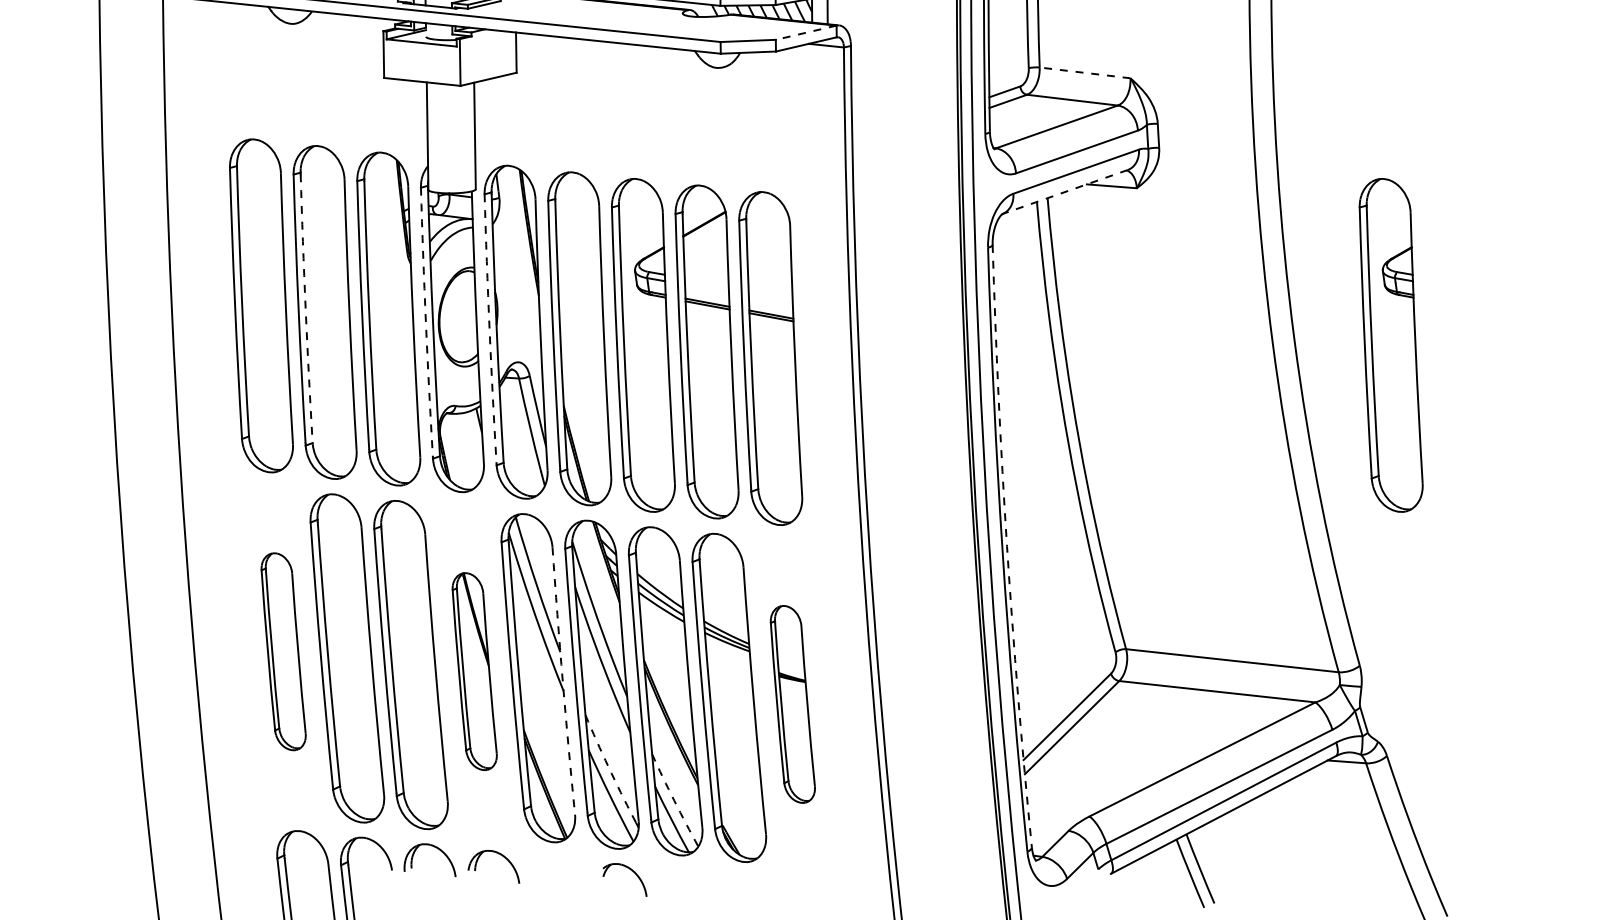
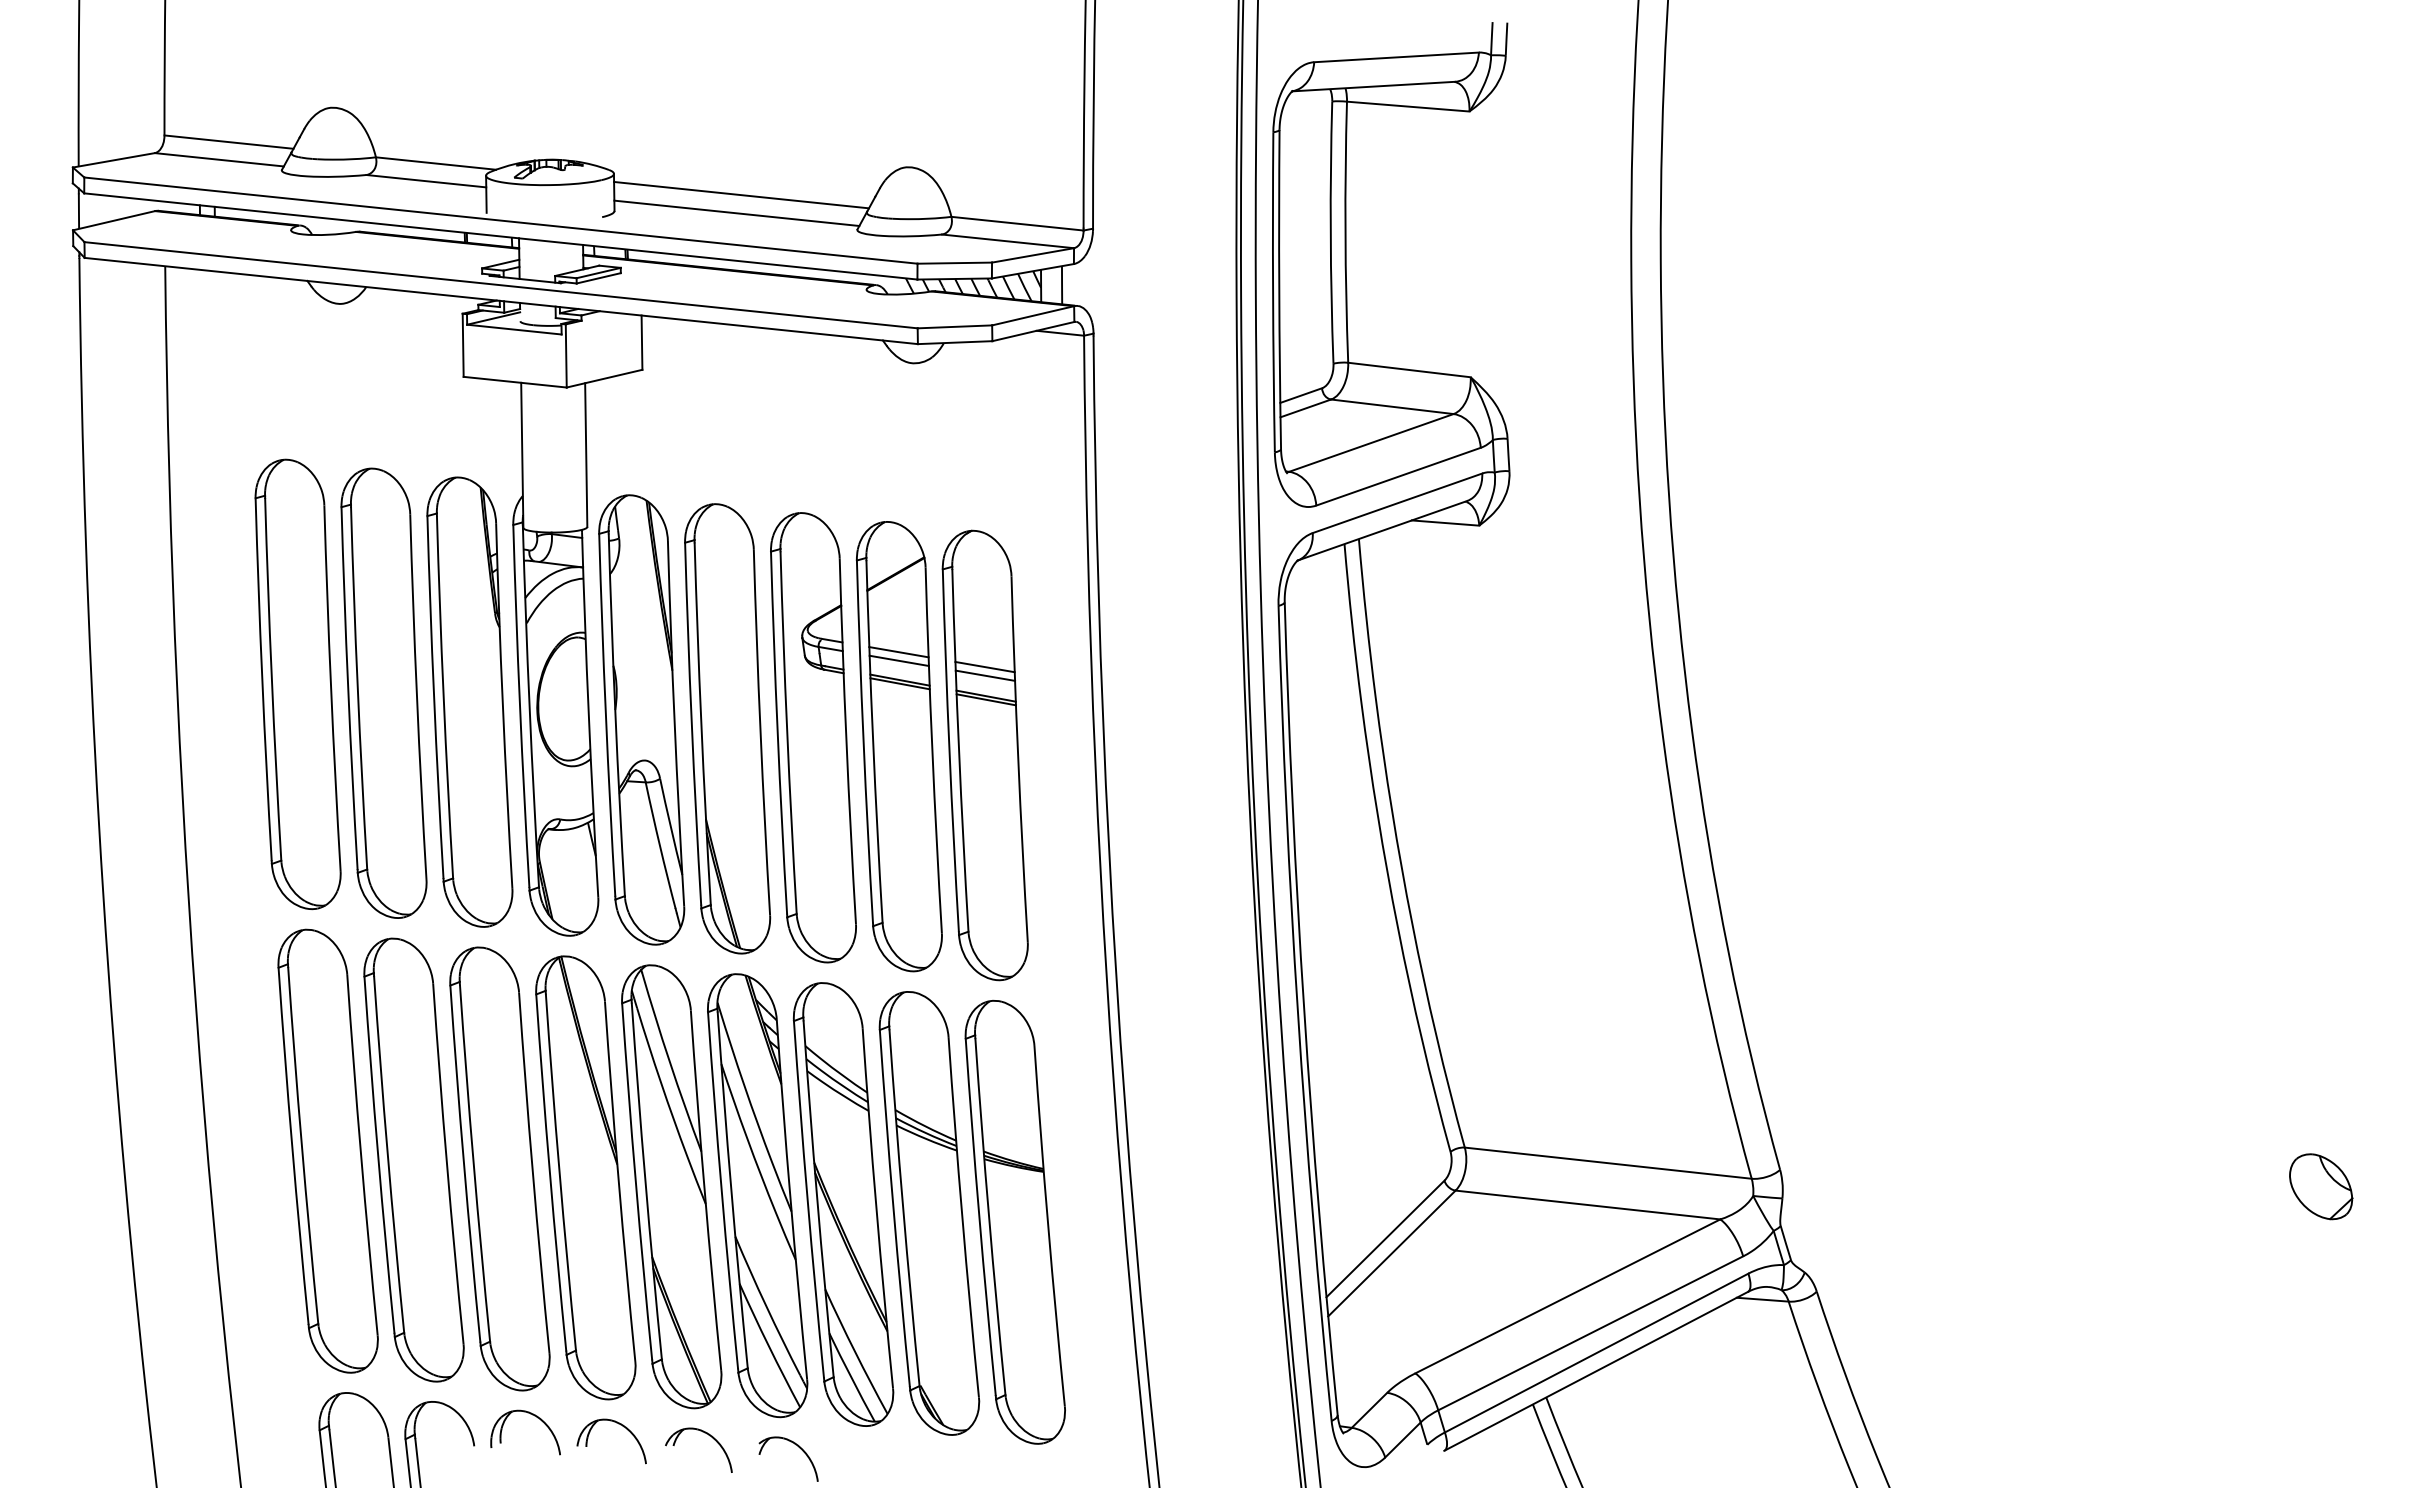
line: (805, 32) -> (1032, 315), dashed -> solid
line: (1085, 73) -> (1409, 370), dashed -> solid
line: (1065, 191) -> (1382, 530), dashed -> solid
line: (706, 282) -> (898, 652), added
line: (706, 288) -> (898, 660), added
line: (770, 292) -> (984, 666), added
line: (770, 299) -> (985, 675), added
arc: (305, 308) -> (357, 688), dashed -> solid
arc: (426, 322) -> (520, 706), dashed -> solid
arc: (489, 328) -> (605, 715), dashed -> solid
part: (1391, 345) -> (1822, 737), removed
arc: (1007, 546) -> (1304, 1009), dashed -> solid
part: (283, 651) -> (327, 1150), size x1.67
part: (474, 671) -> (585, 1177), size x1.67
arc: (562, 680) -> (704, 1190), dashed -> solid
part: (792, 703) -> (1014, 1221), size x1.67
arc: (608, 766) -> (766, 1306), dashed -> solid
arc: (674, 801) -> (855, 1352), dashed -> solid
part: (564, 861) -> (706, 1434), added

